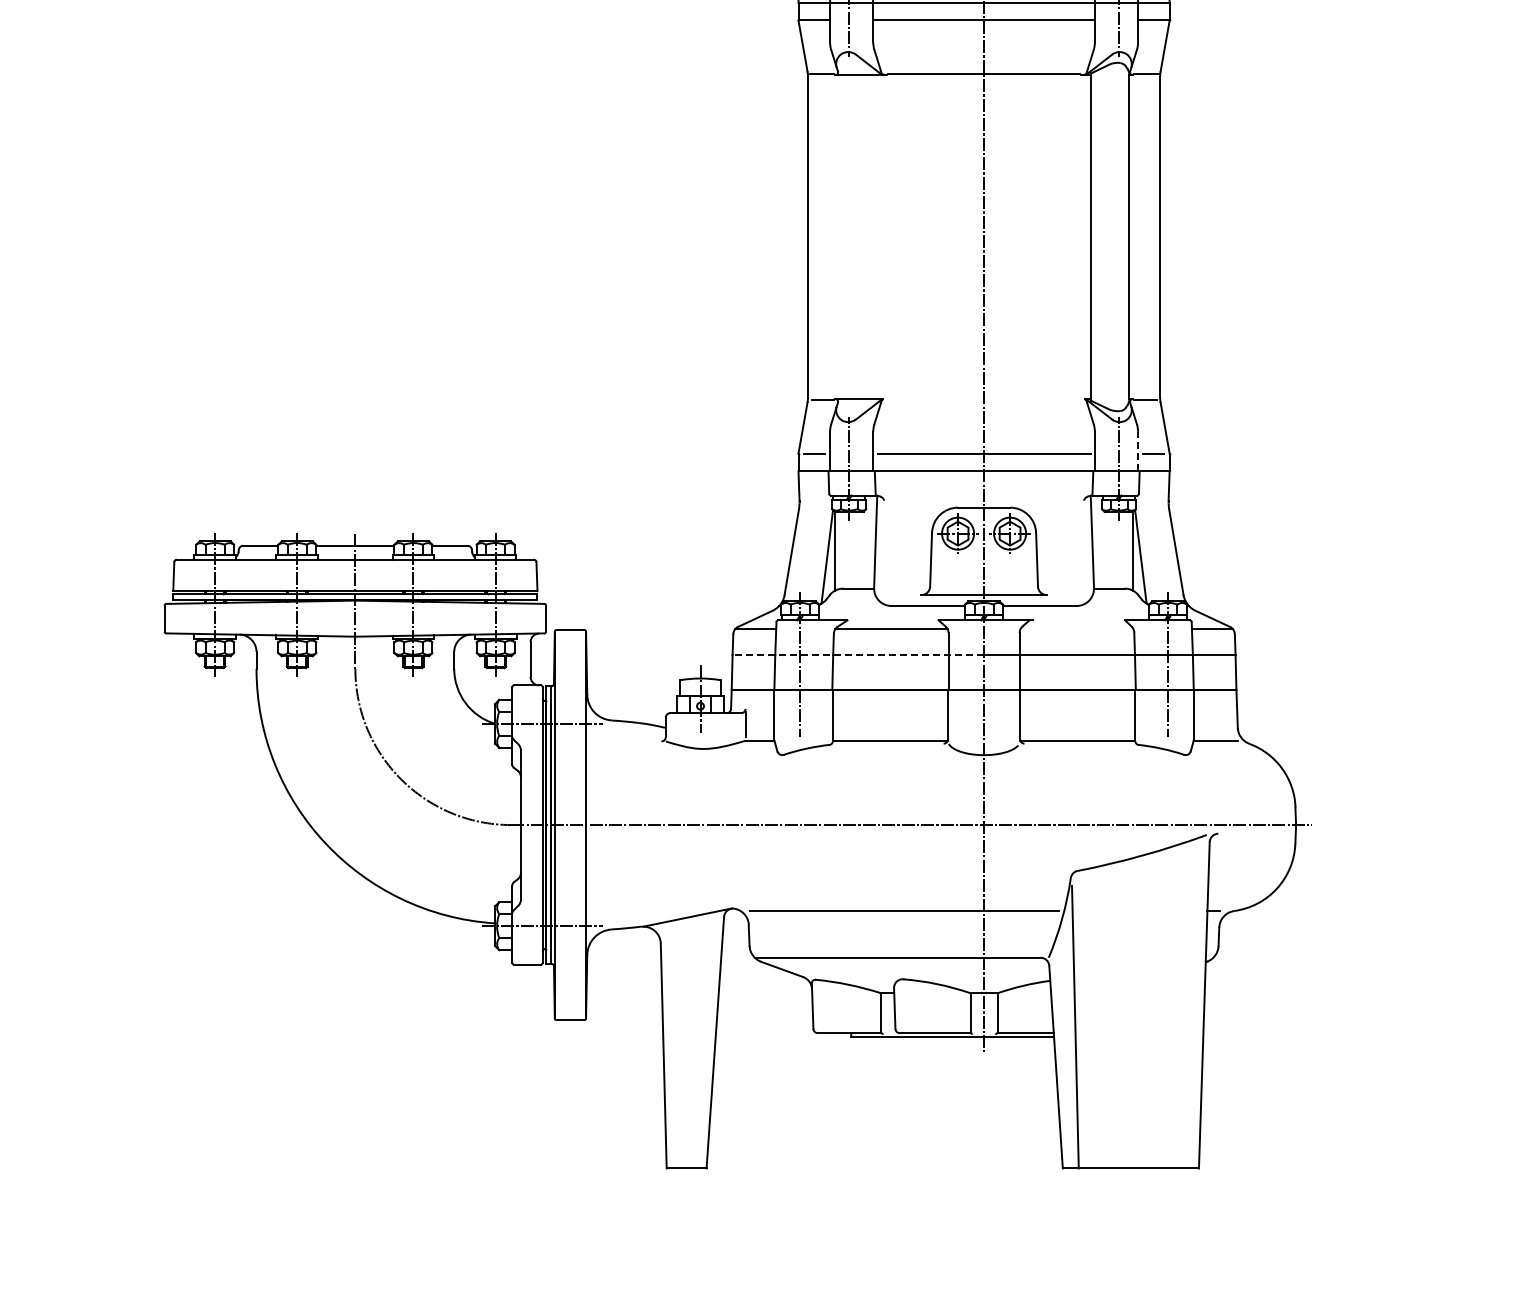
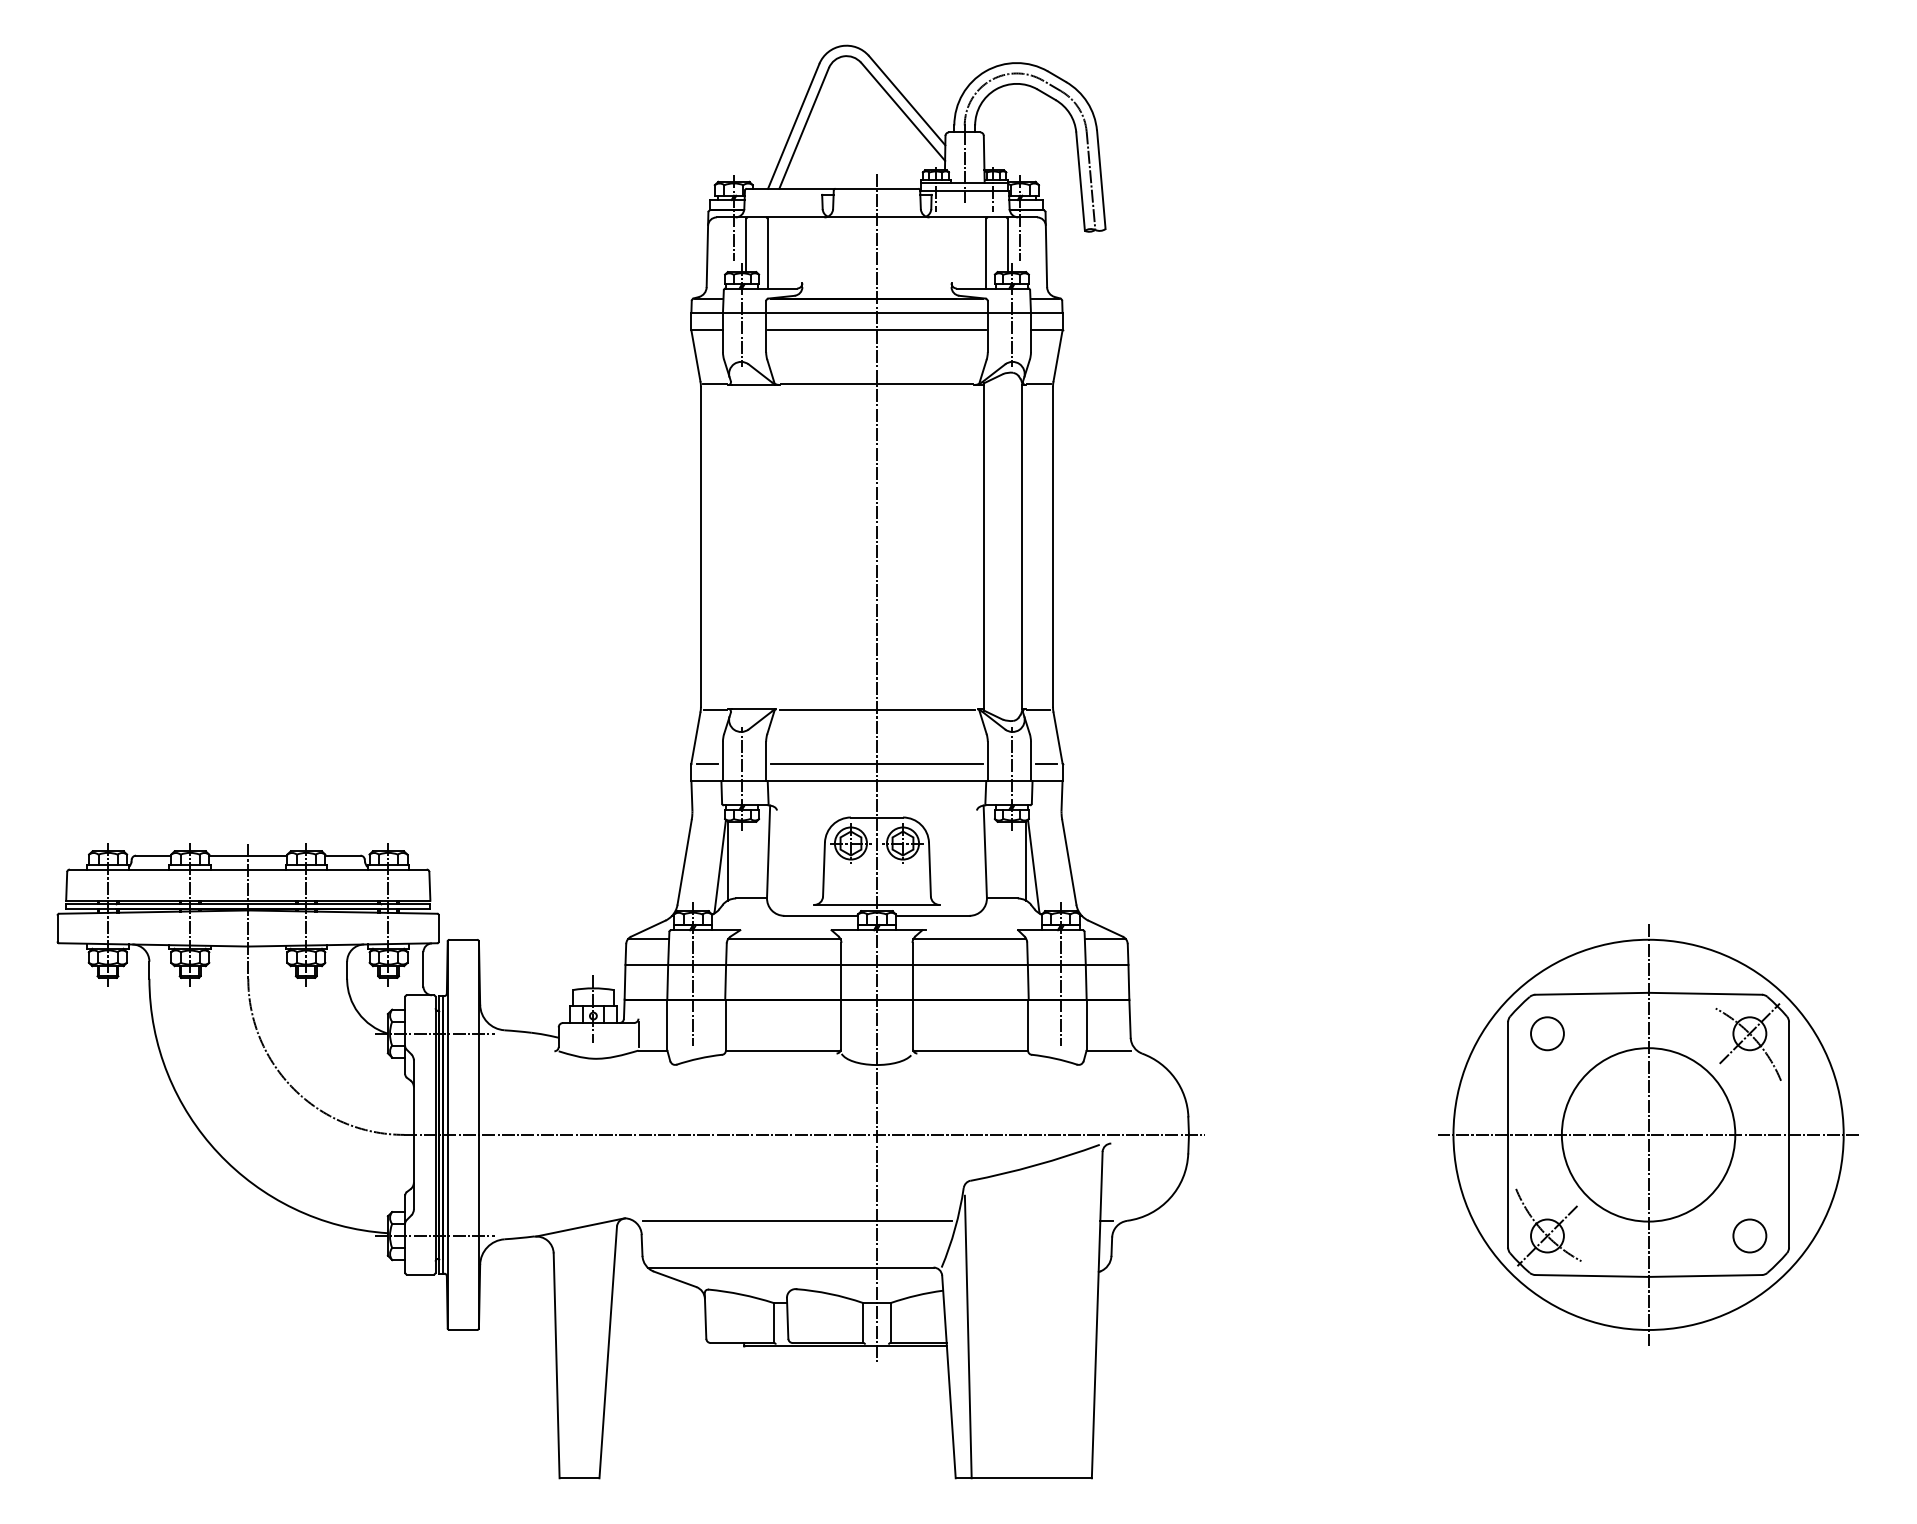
line: (983, 399) -> (876, 709), added
line: (1137, 451) -> (1030, 761), dashed -> solid
line: (1076, 628) -> (969, 938), added
line: (858, 654) -> (751, 964), dashed -> solid

